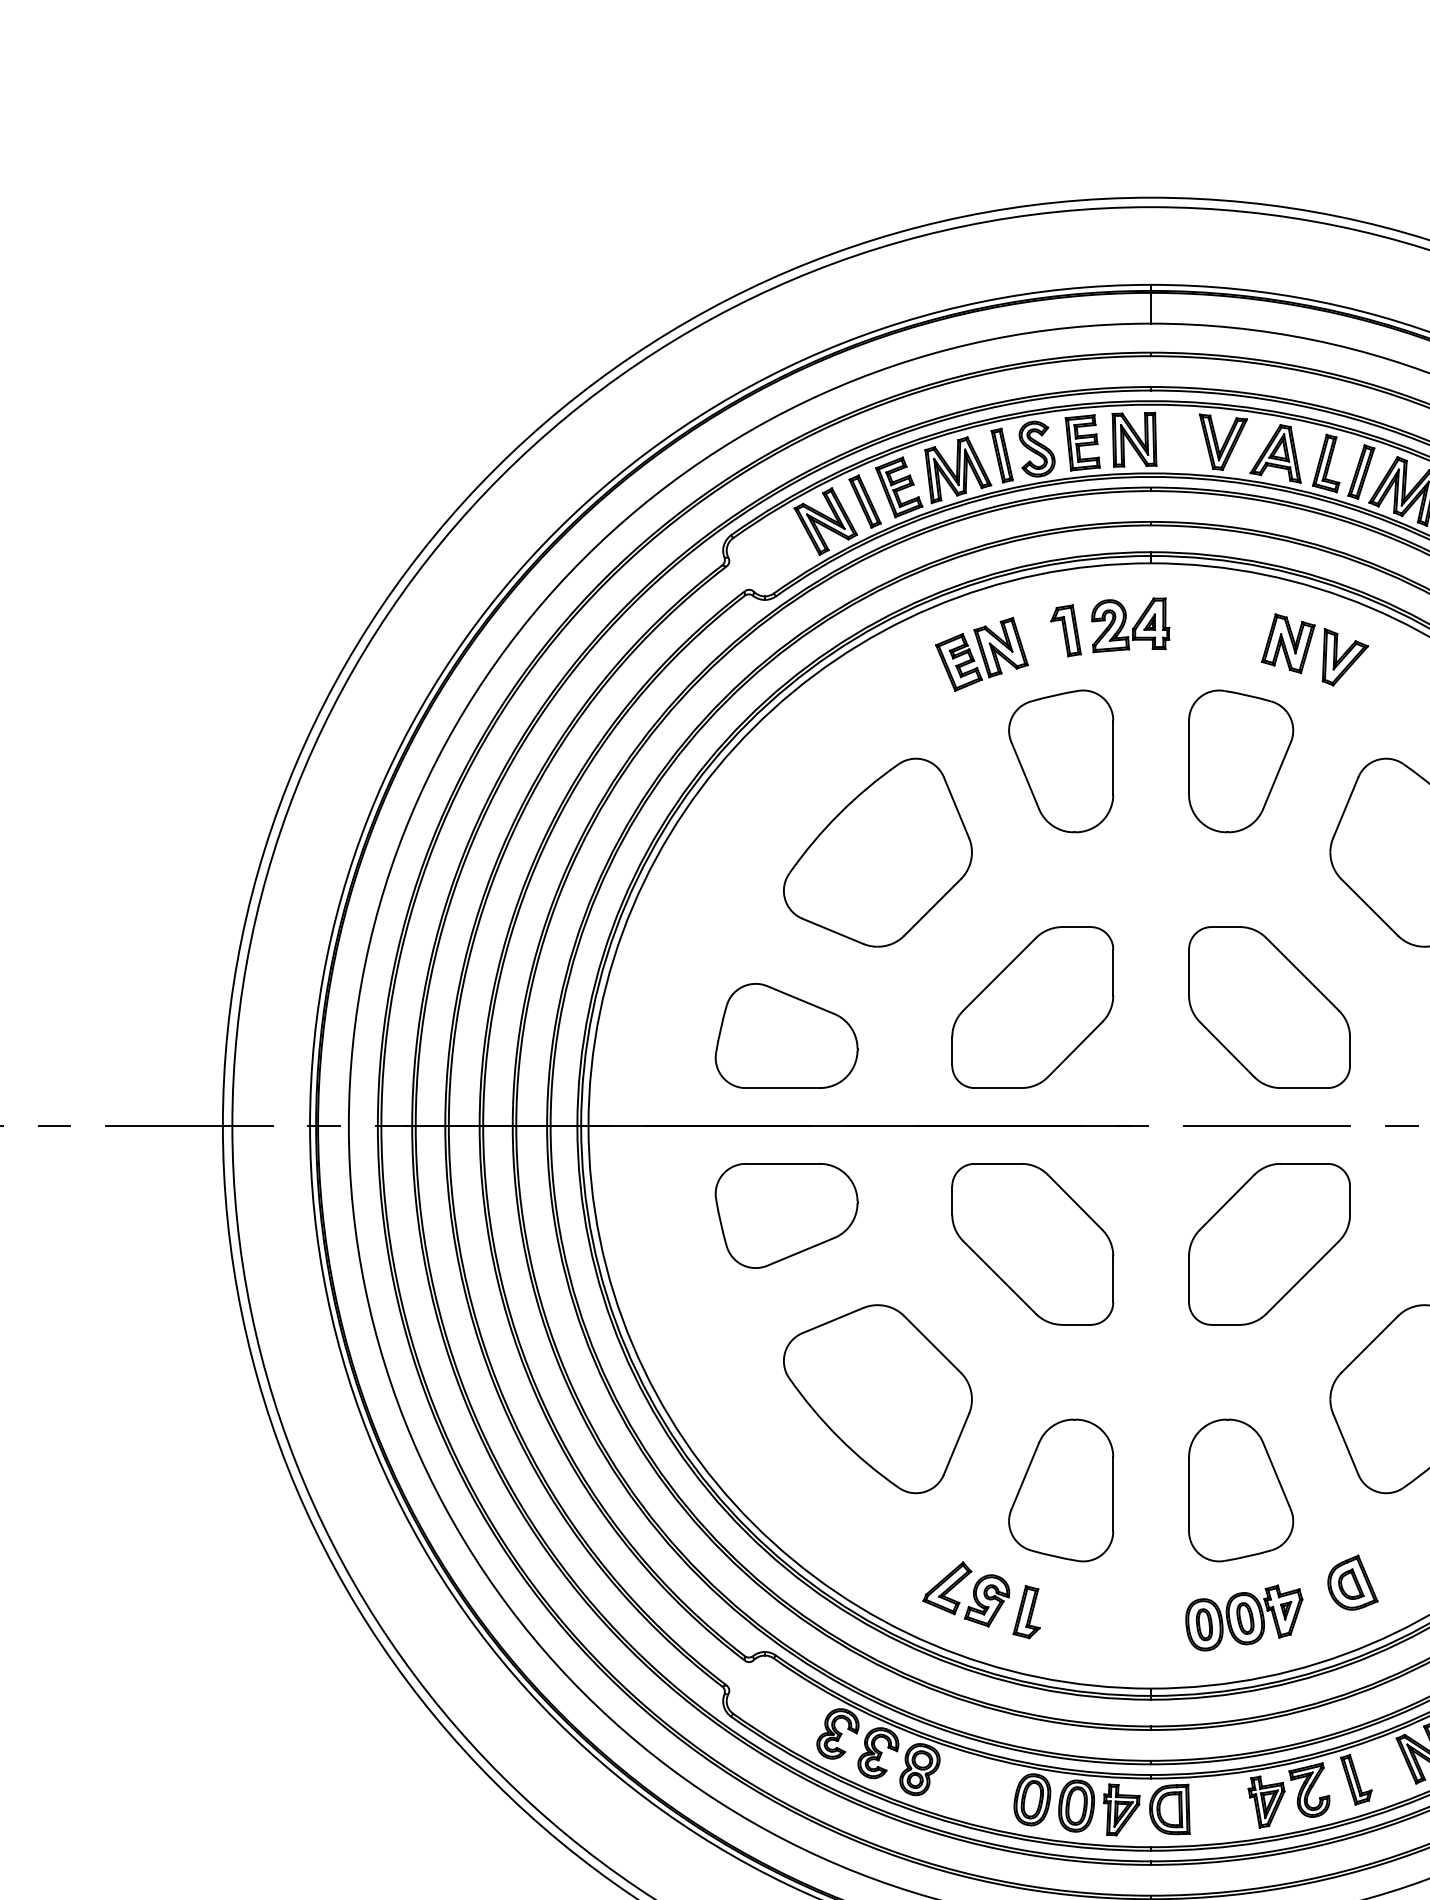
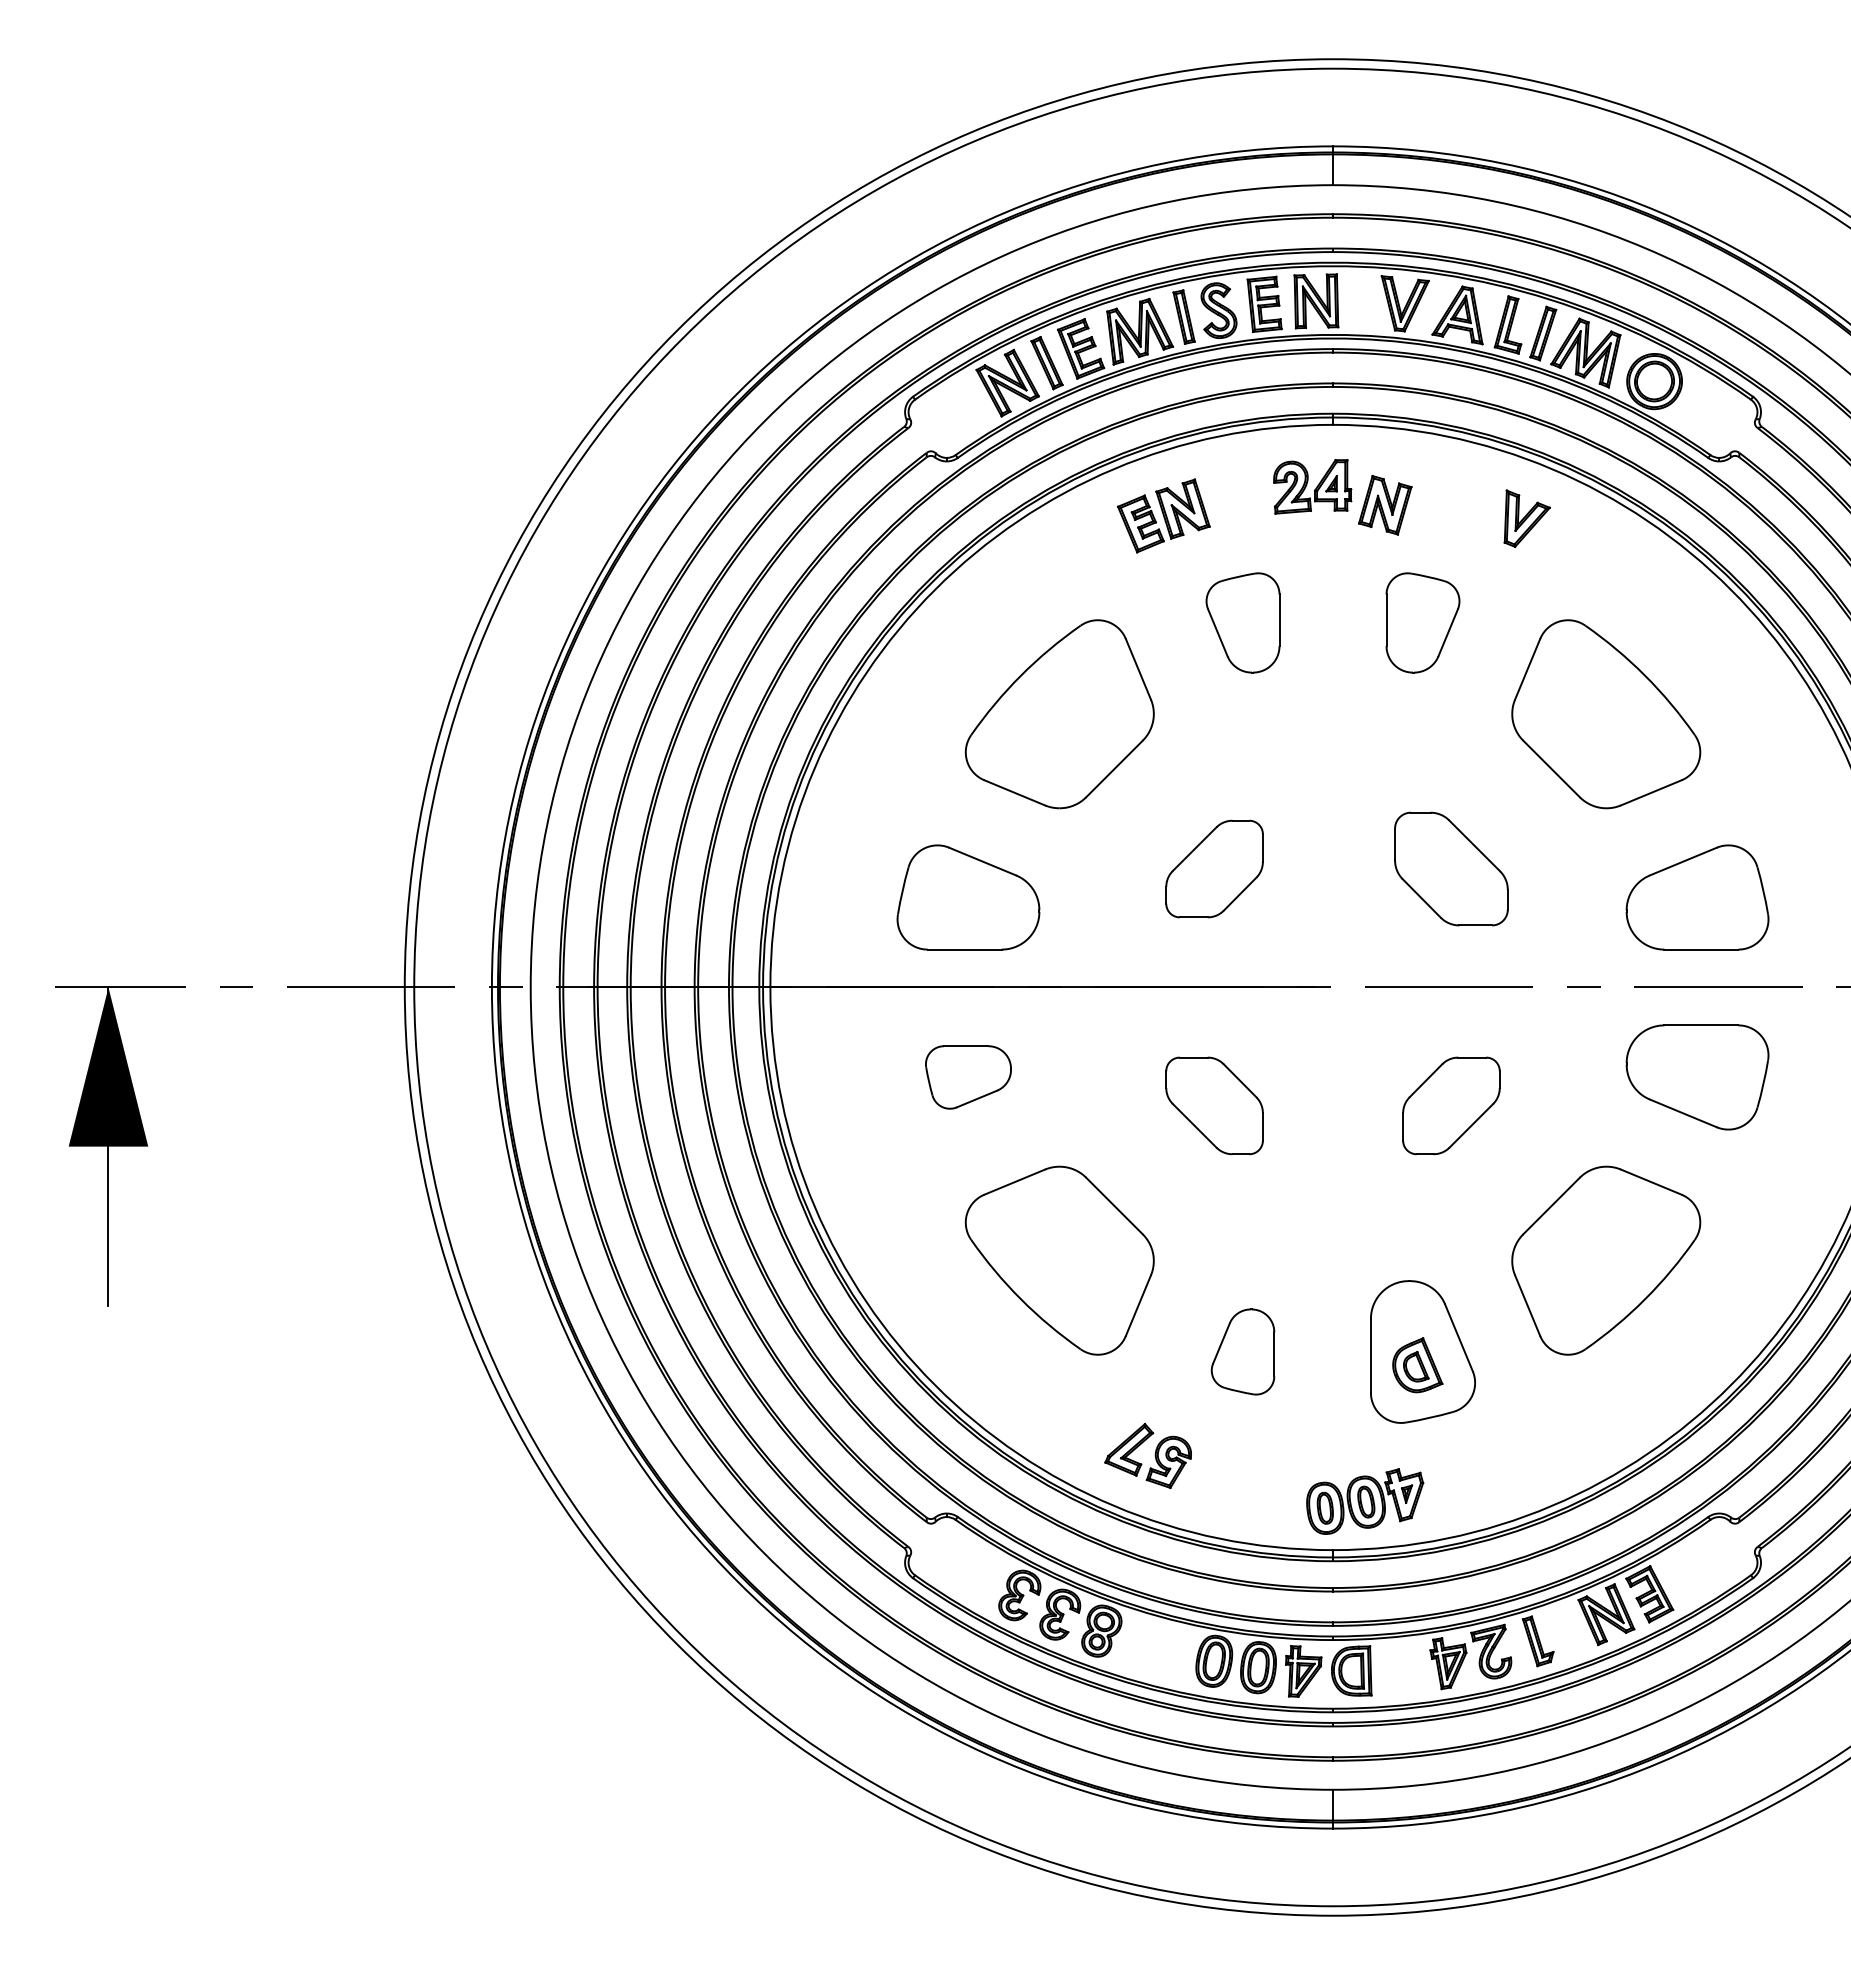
part: (1065, 629) -> (1247, 491), removed
part: (1288, 642) -> (1385, 504), moved
part: (1060, 760) -> (1242, 622), size x0.7
part: (1240, 760) -> (1422, 622), size x0.7
part: (1032, 1006) -> (1214, 868), size x0.6
part: (1269, 1006) -> (1451, 868), size x0.7
part: (786, 1215) -> (968, 1077), size x0.6
part: (1032, 1243) -> (1214, 1105), size x0.6
part: (1269, 1243) -> (1451, 1105), size x0.6
part: (1060, 1489) -> (1242, 1351), size x0.6
part: (1352, 1582) -> (1417, 1365), moved
part: (1026, 1611) -> (1208, 1473), removed
part: (1244, 1617) -> (1365, 1501), moved

